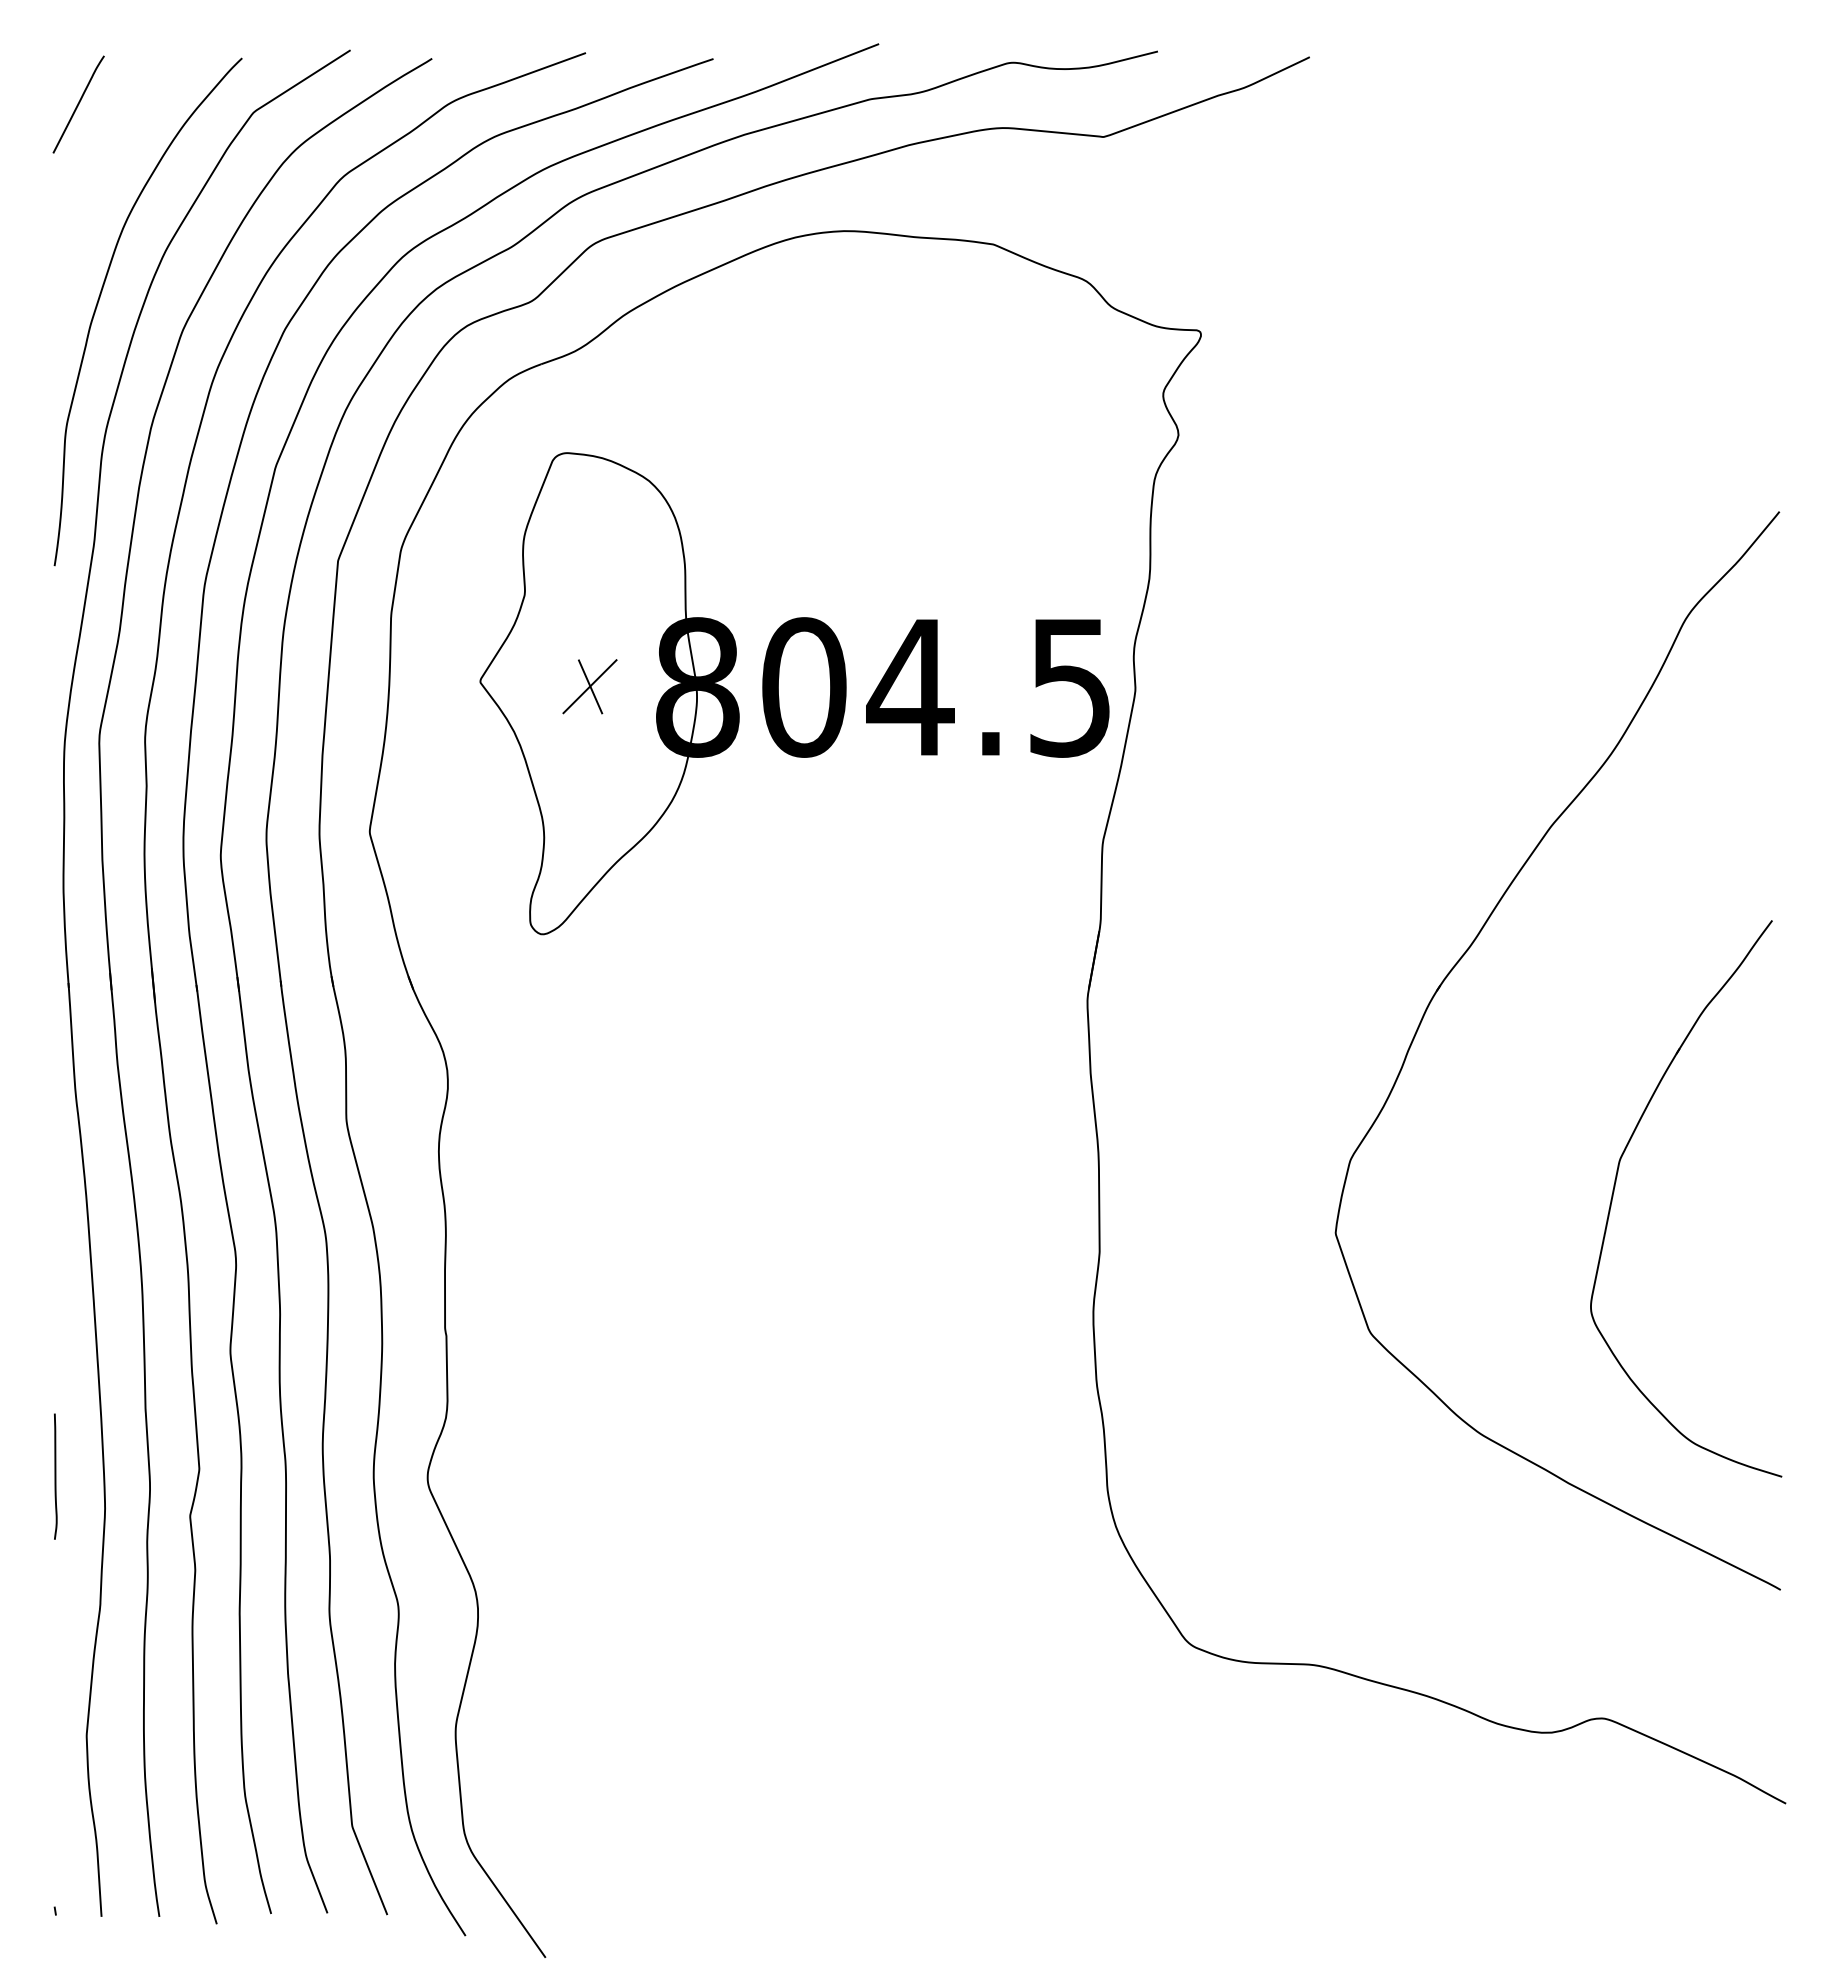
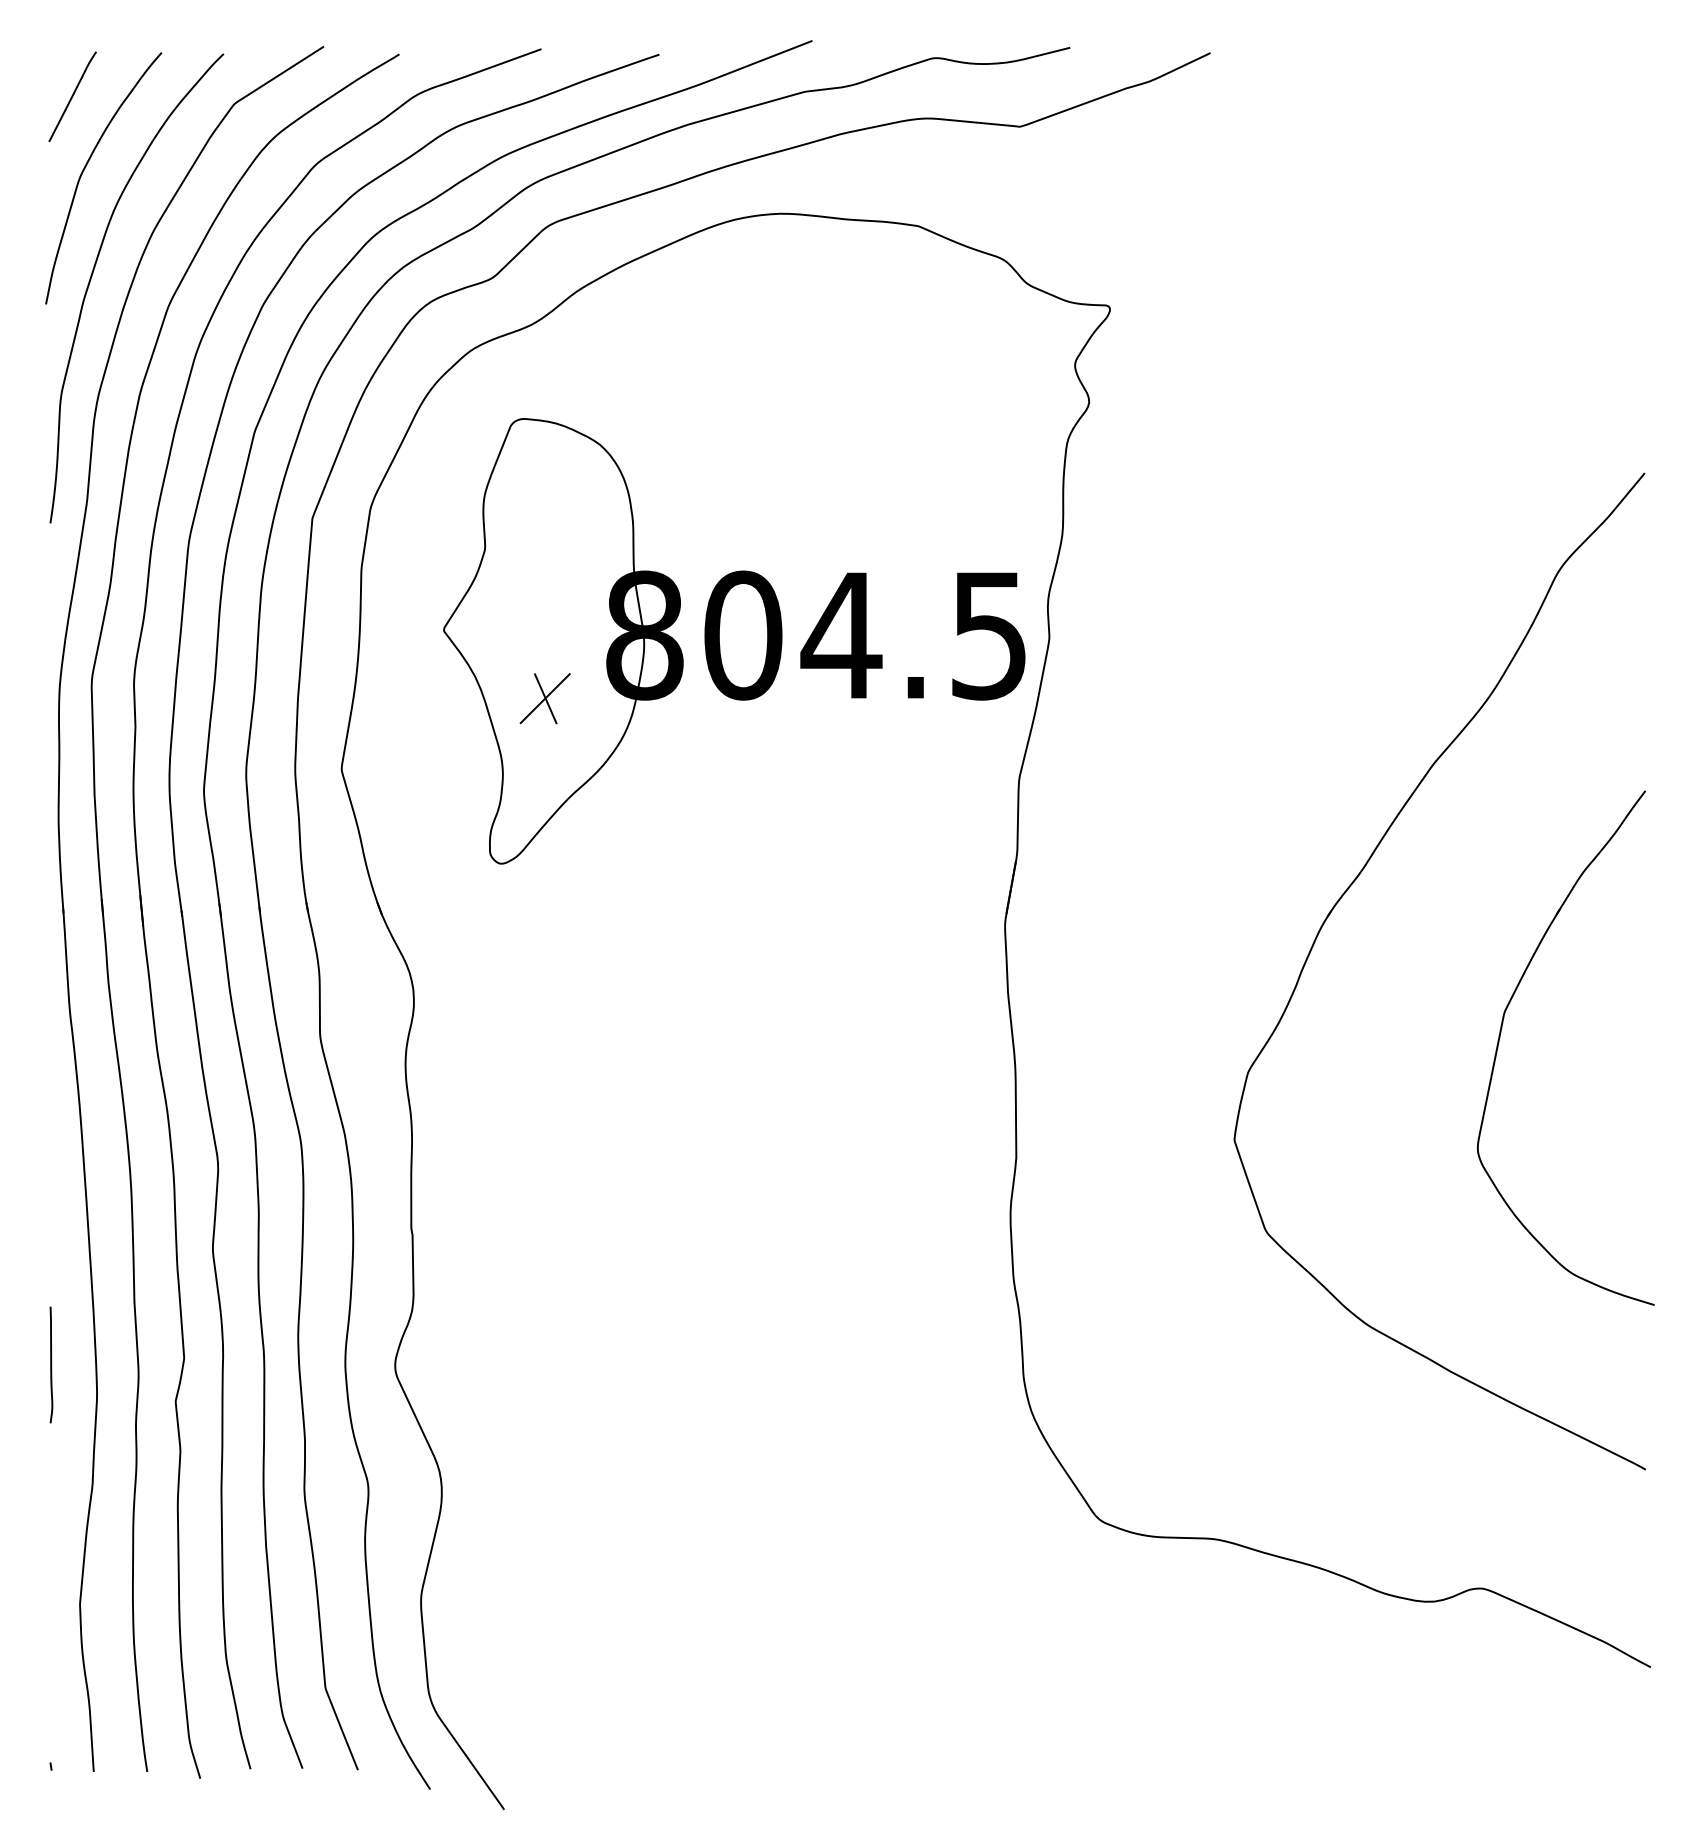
curve: (92, 182) -> (85, 168), added
part: (589, 686) -> (544, 698), moved
part: (1616, 1182) -> (1501, 1033), moved

